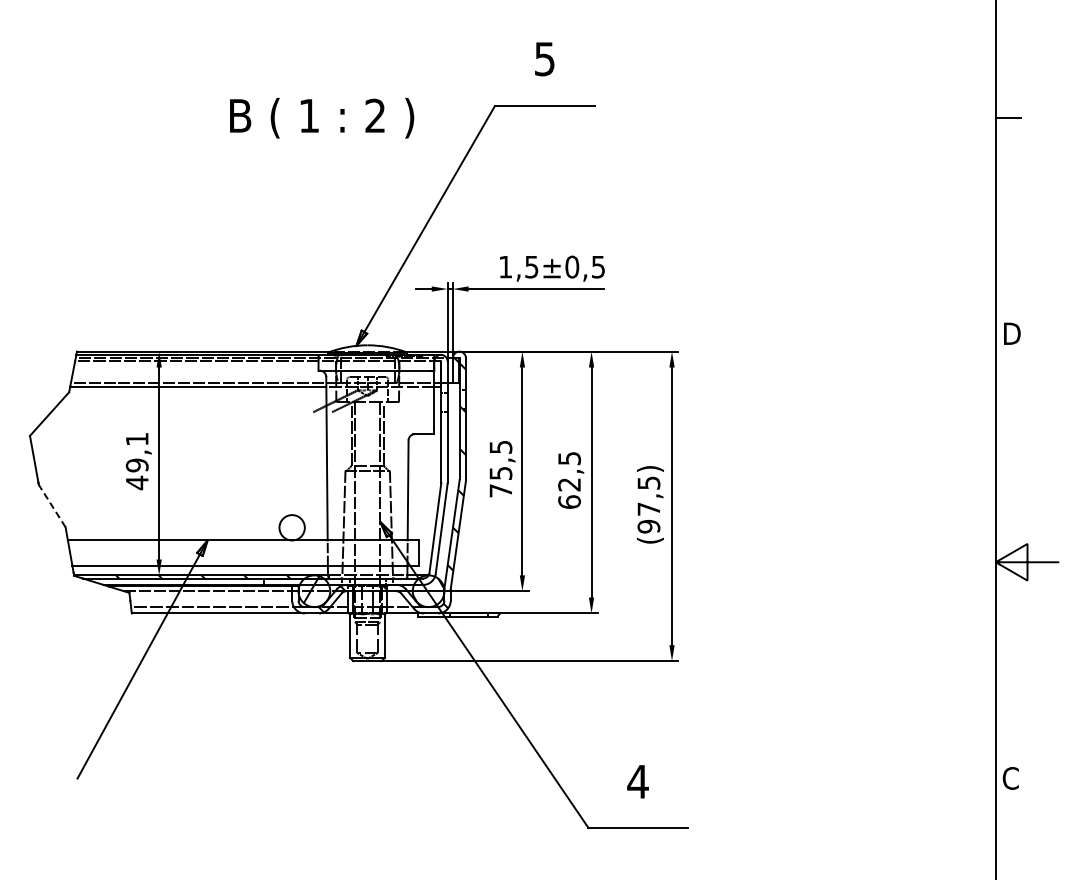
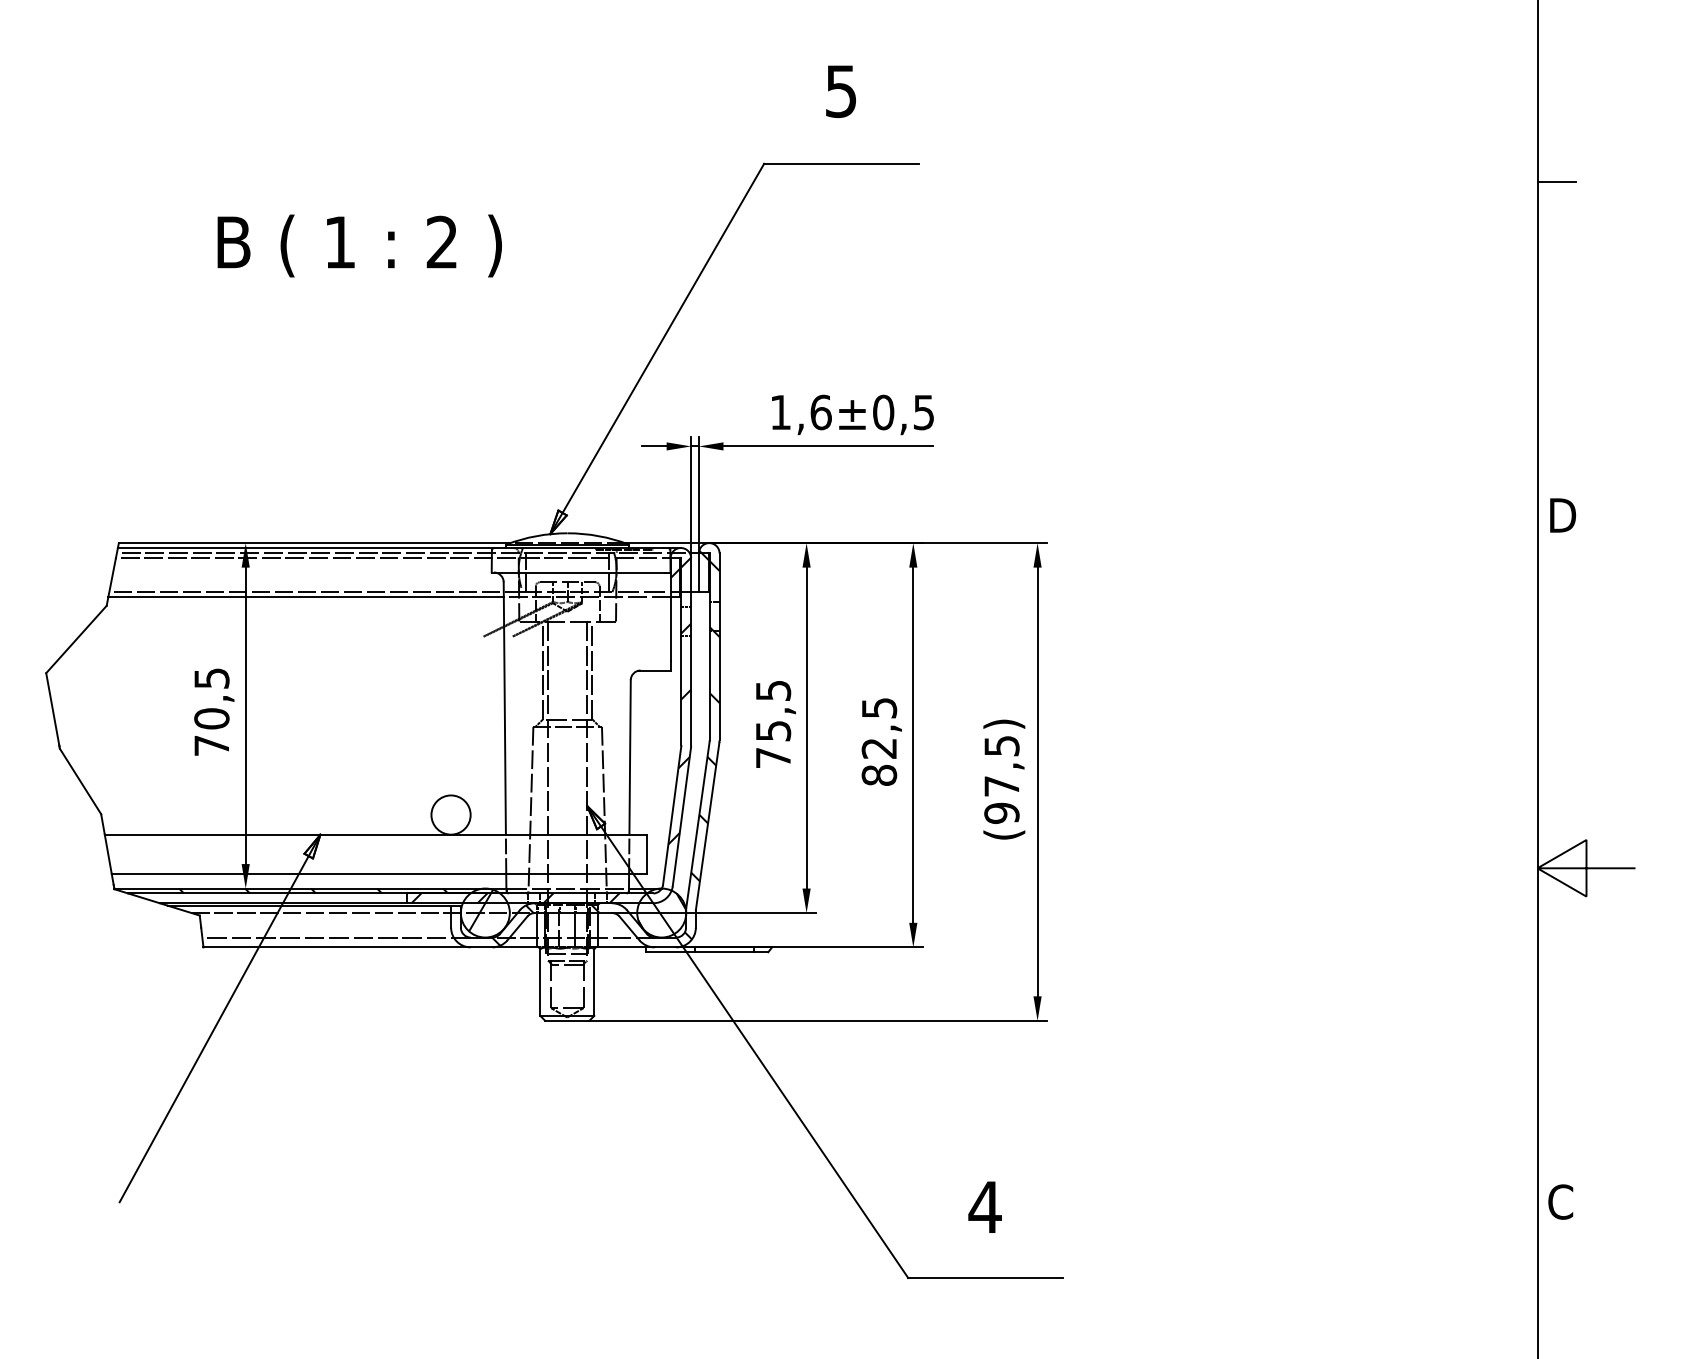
text: (322, 118) -> (360, 246), moved
text: (531, 266) -> (820, 411), 1,5 -> 1,6
text: (137, 461) -> (212, 712), 49,1 -> 70,5
hatch: (356, 472) -> (550, 729), added
text: (569, 501) -> (879, 774), 62,5 -> 82,5
line: (51, 505) -> (79, 780), dashed -> solid

